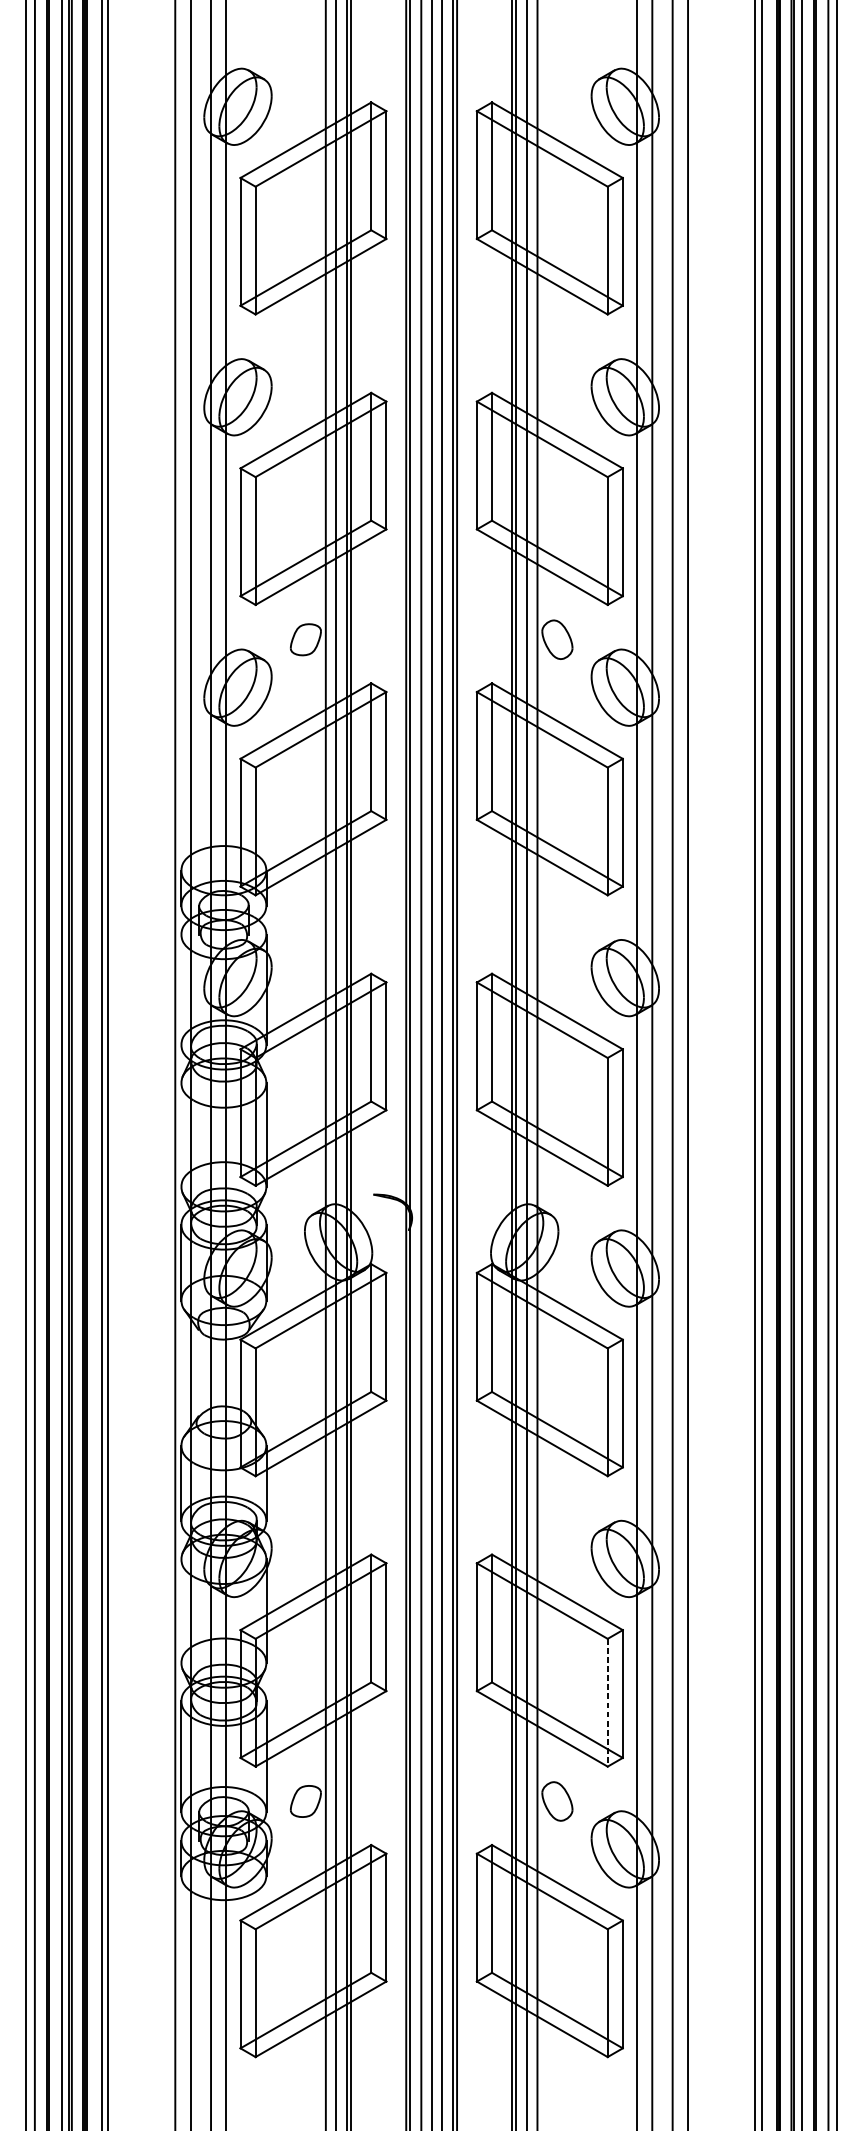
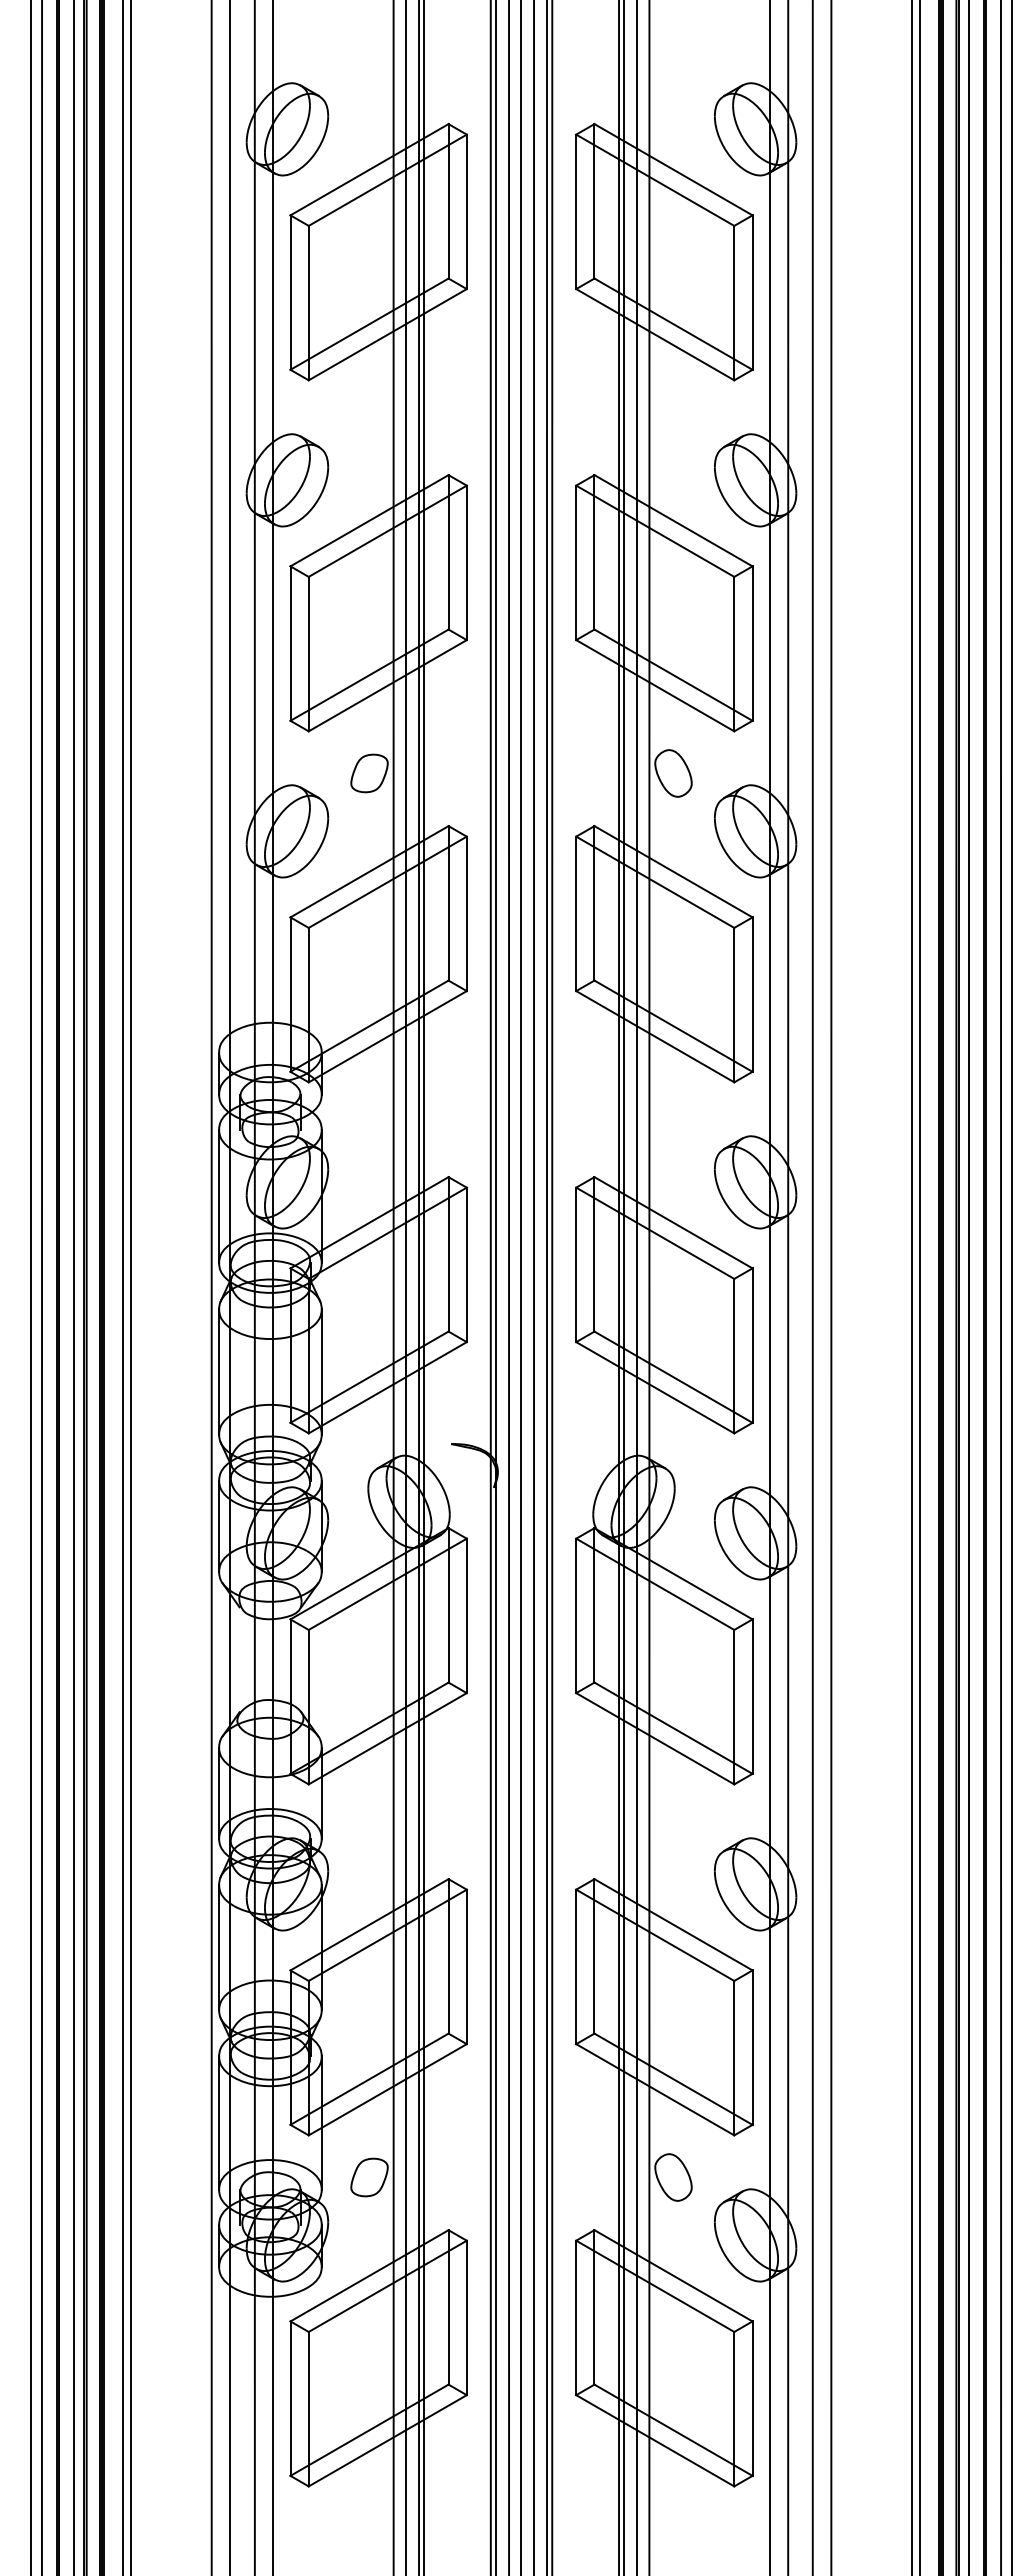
line: (180, 989) -> (218, 1196), added
line: (180, 1134) -> (218, 1371), added
line: (180, 1611) -> (218, 1947), added
line: (607, 1703) -> (734, 2058), dashed -> solid

